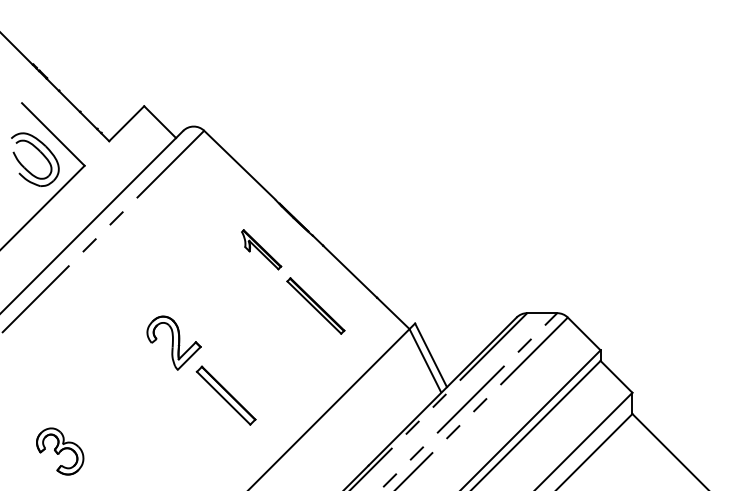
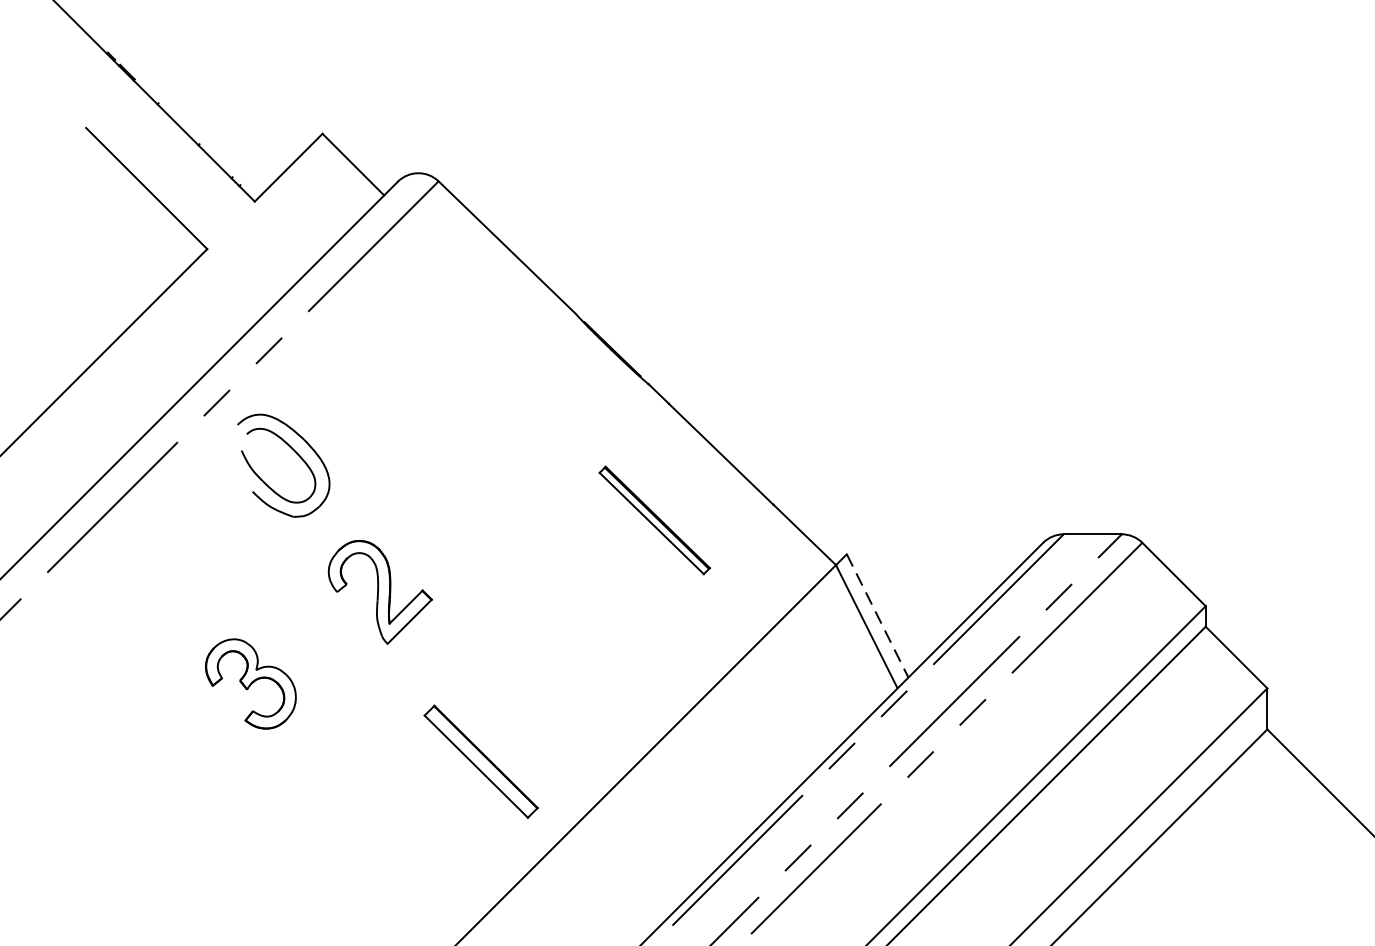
part: (40, 153) -> (294, 453), moved
part: (261, 249) -> (549, 411), removed
line: (431, 355) -> (878, 616), solid -> dashed
part: (225, 395) -> (479, 761), moved
part: (60, 451) -> (251, 683), moved

